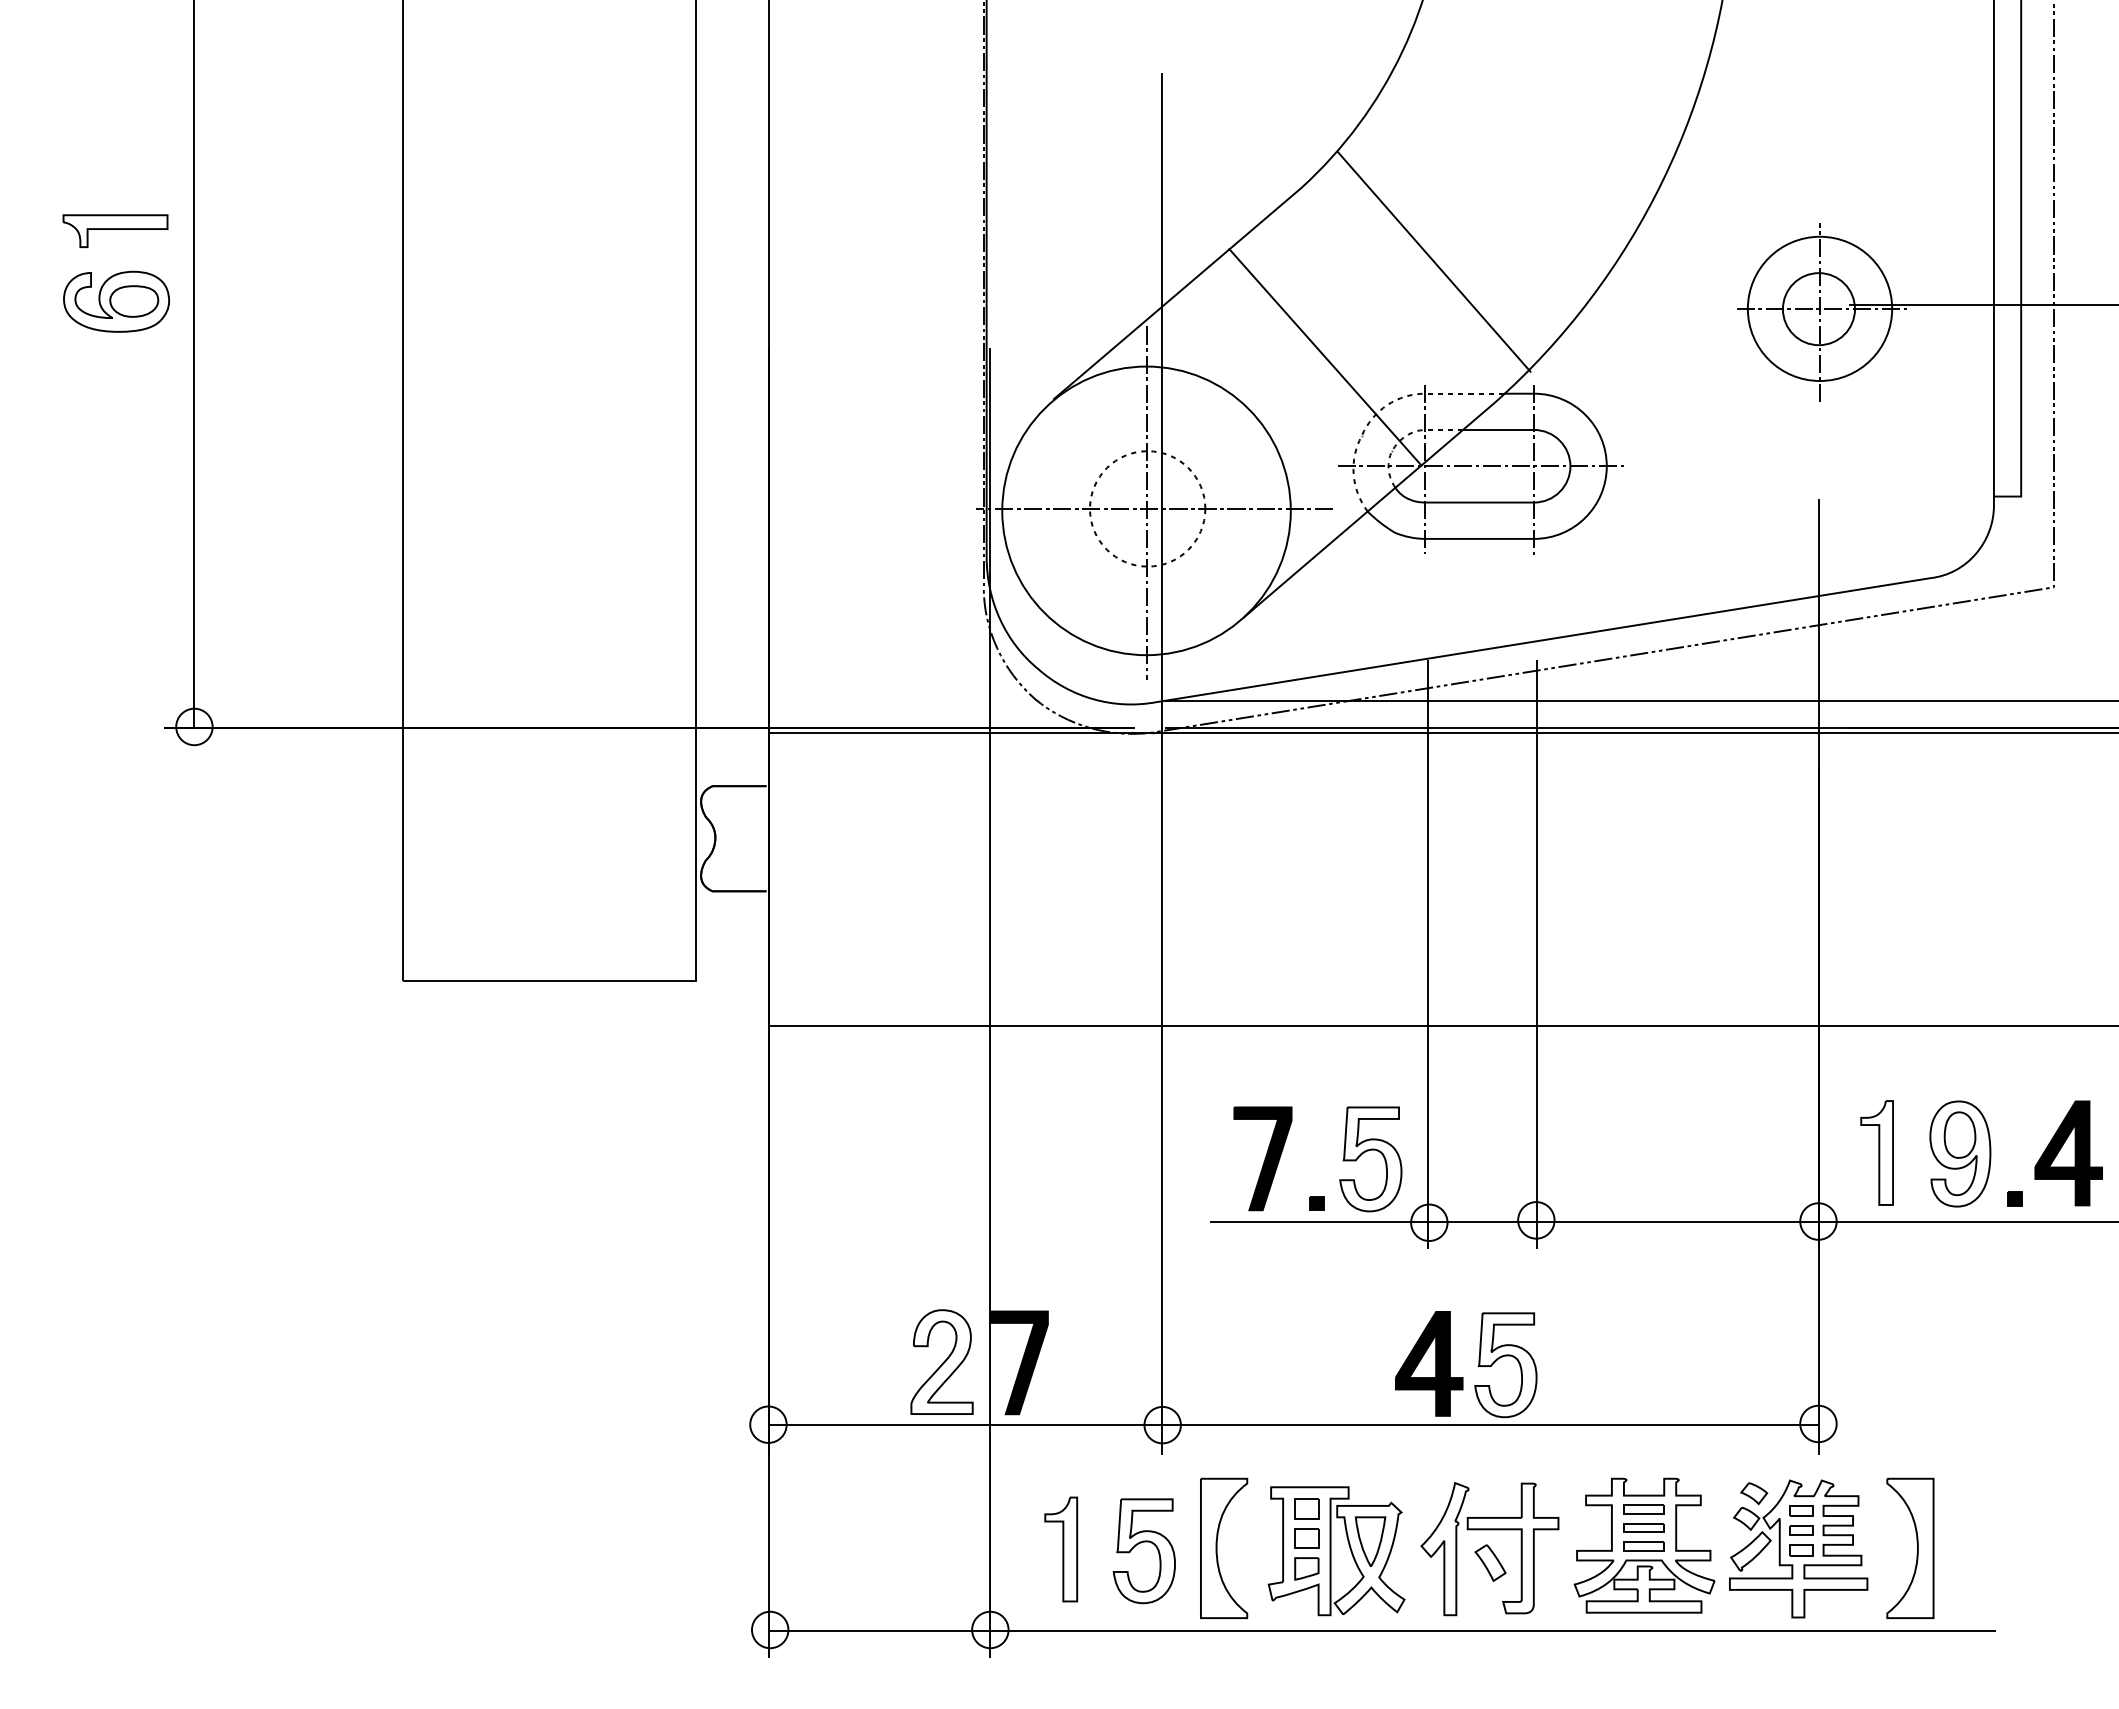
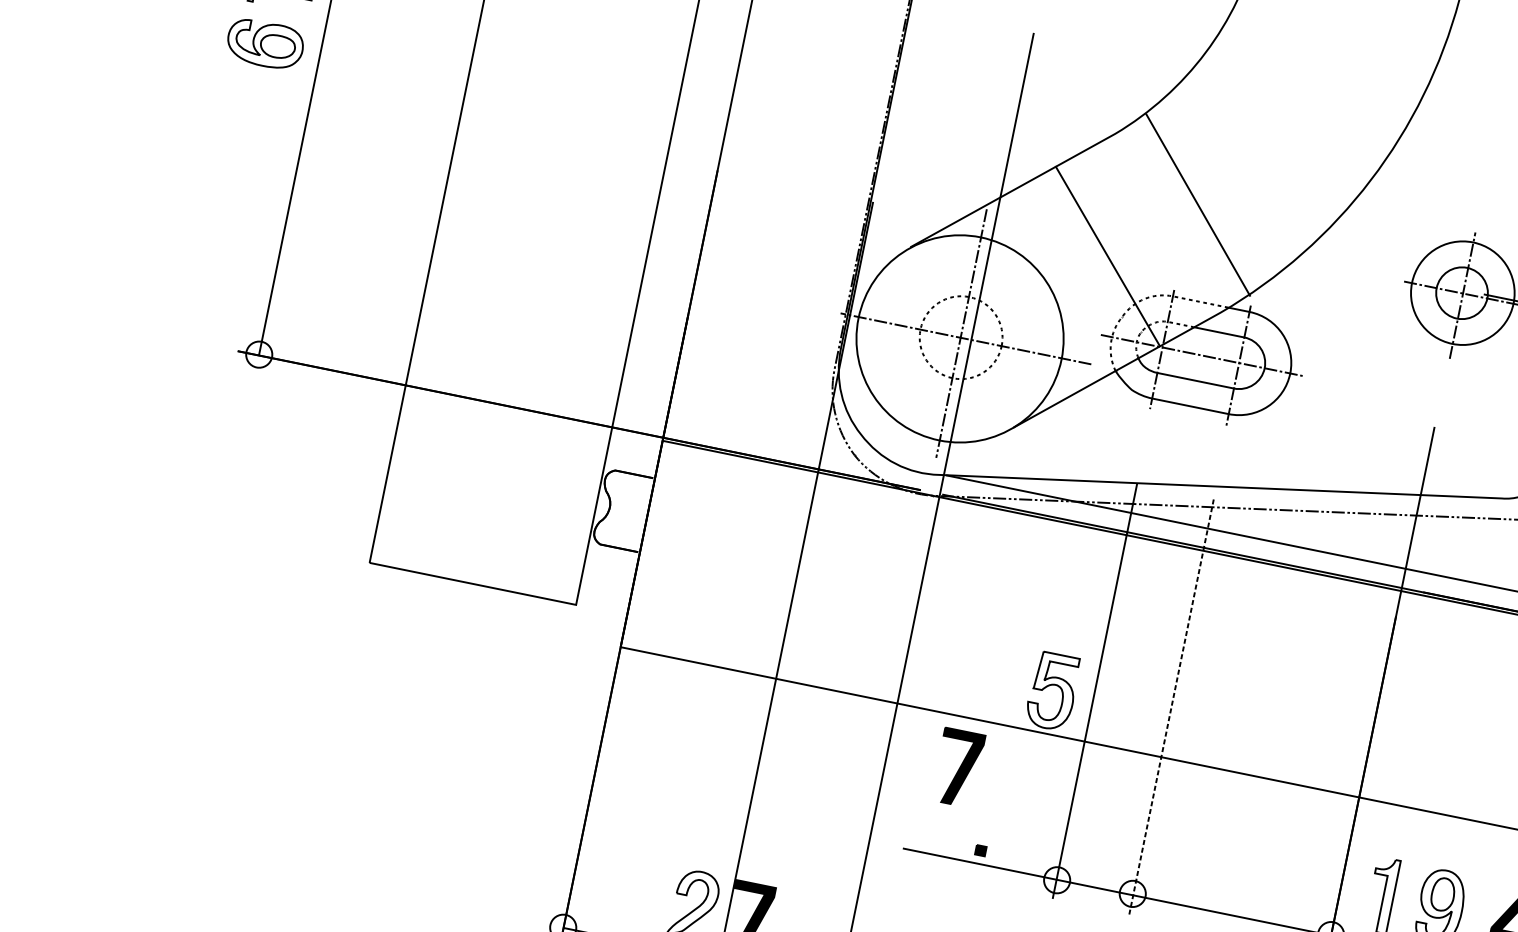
line: (1537, 954) -> (1171, 707), solid -> dashed
part: (1368, 1151) -> (1052, 685), moved
part: (1262, 1158) -> (957, 767), moved

